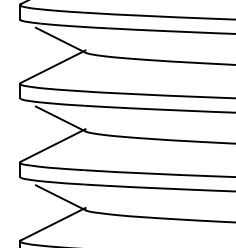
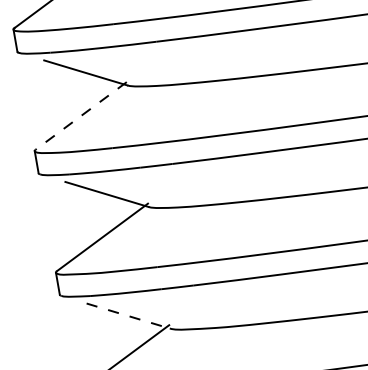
line: (52, 66) -> (80, 115), solid -> dashed
line: (60, 197) -> (127, 315), solid -> dashed

